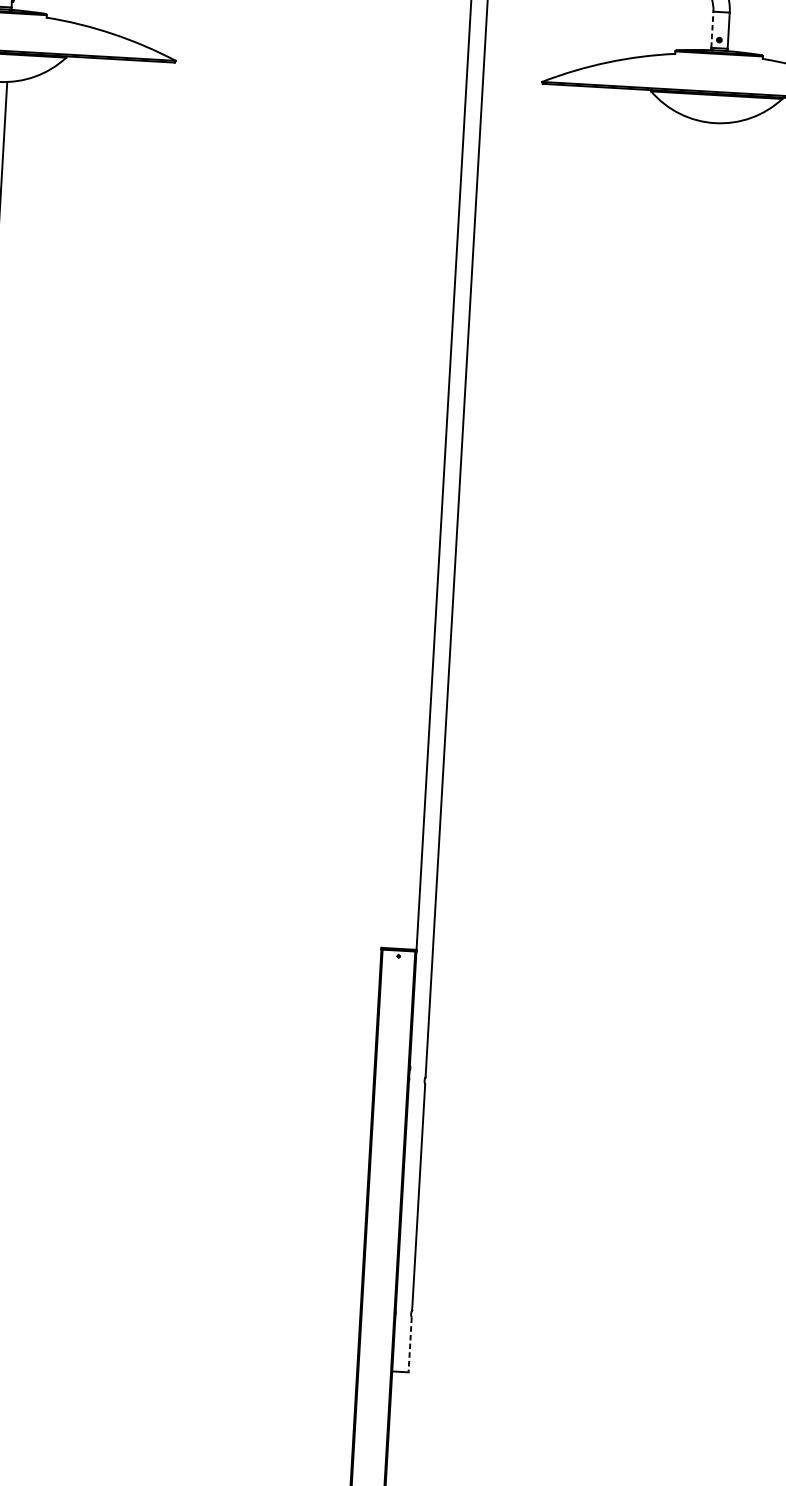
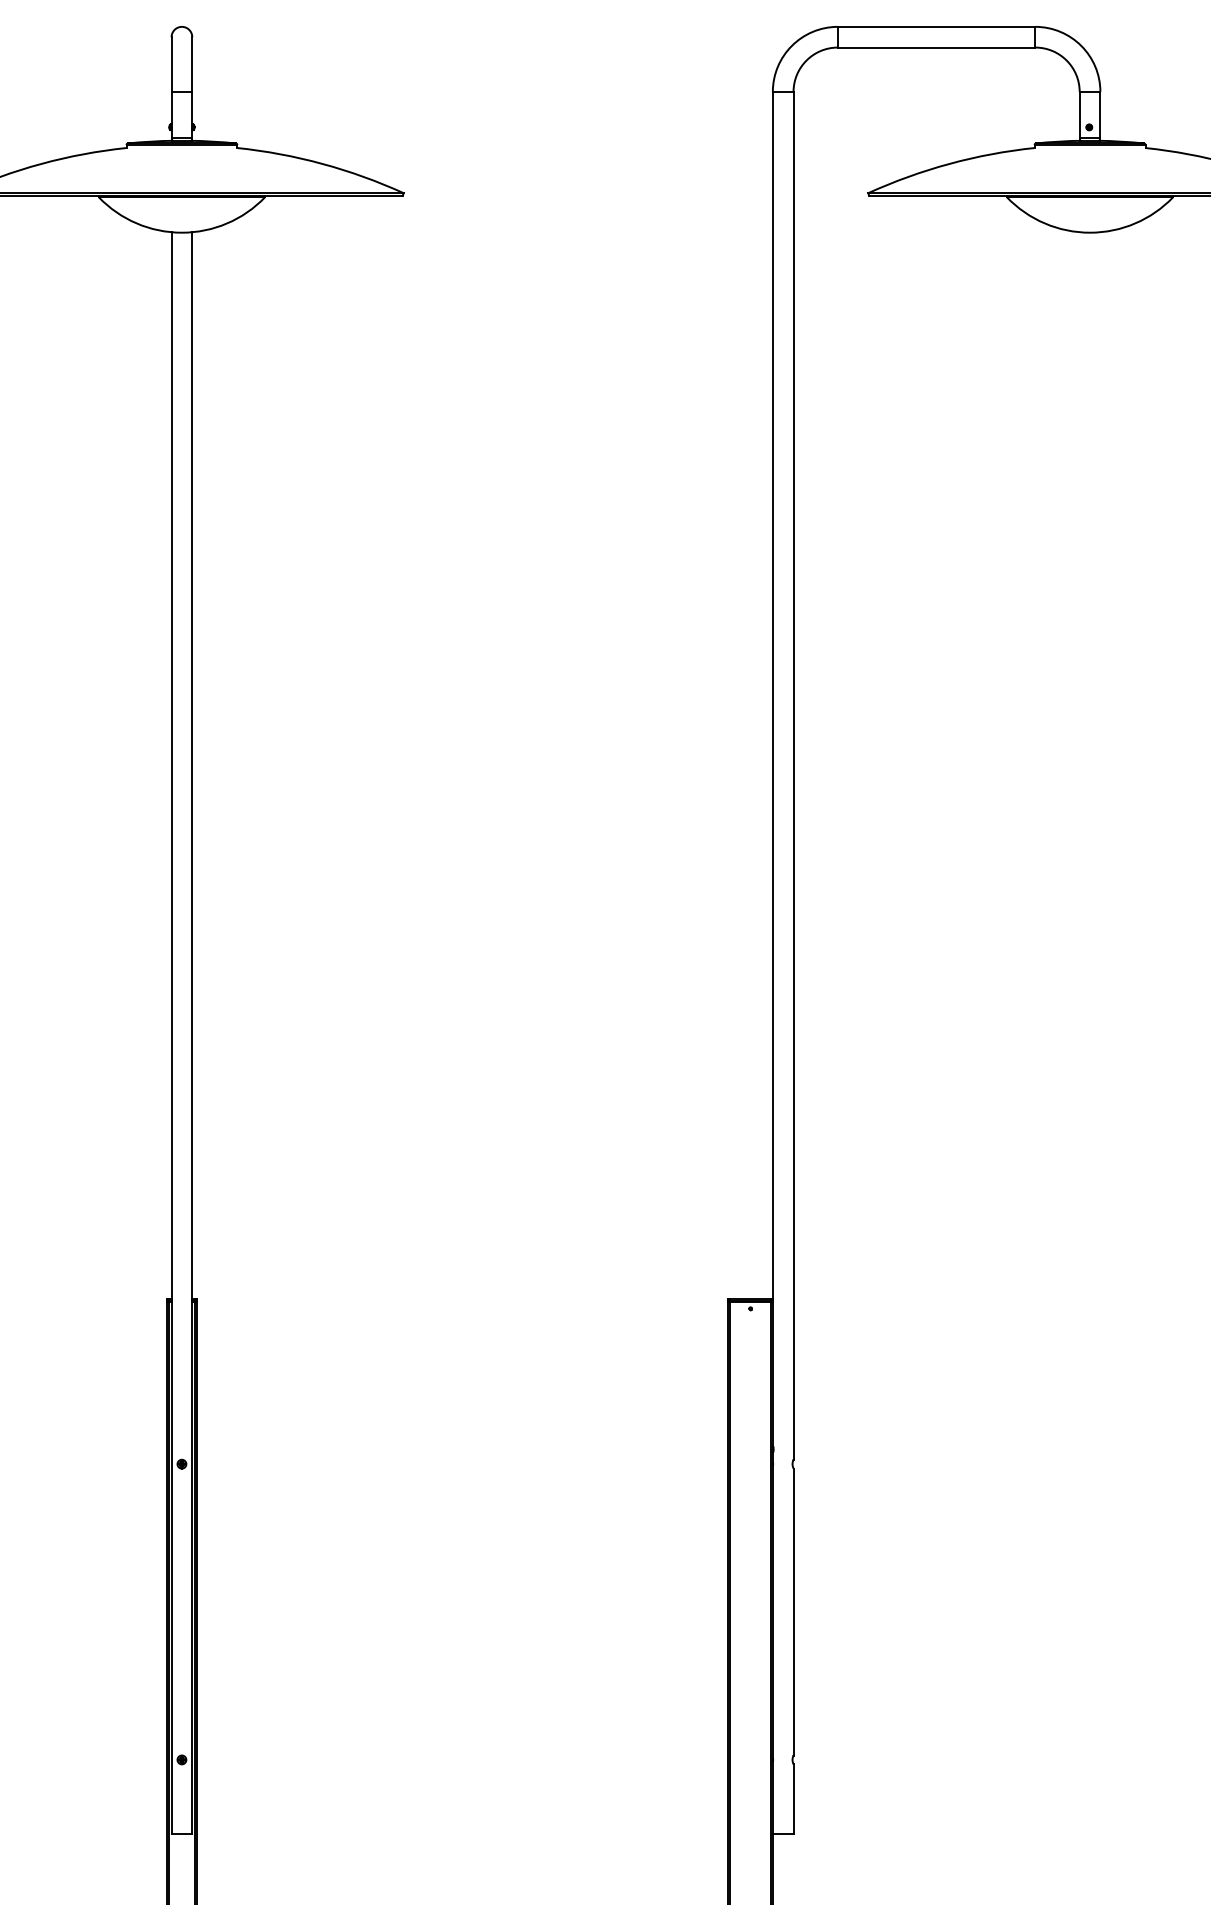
line: (712, 29) -> (1079, 114), dashed -> solid
line: (410, 1345) -> (793, 1799), dashed -> solid

